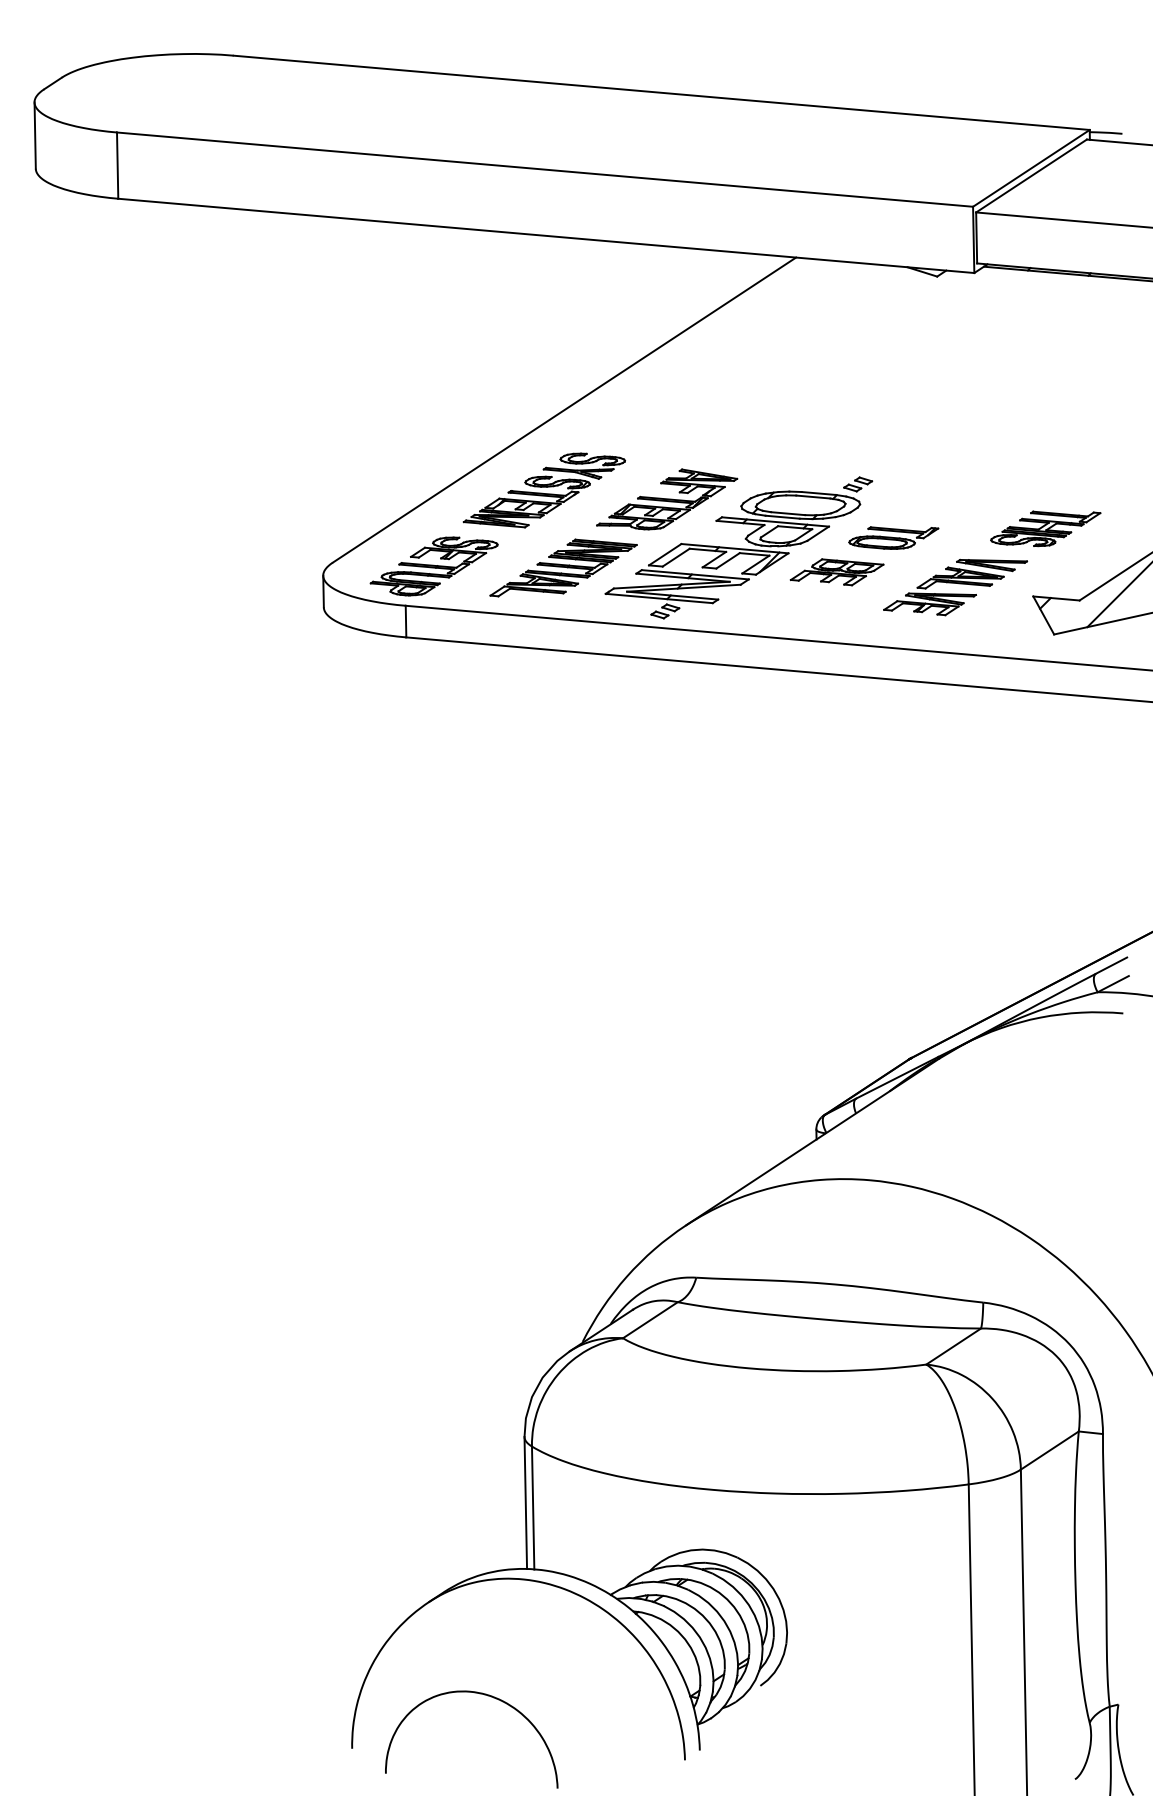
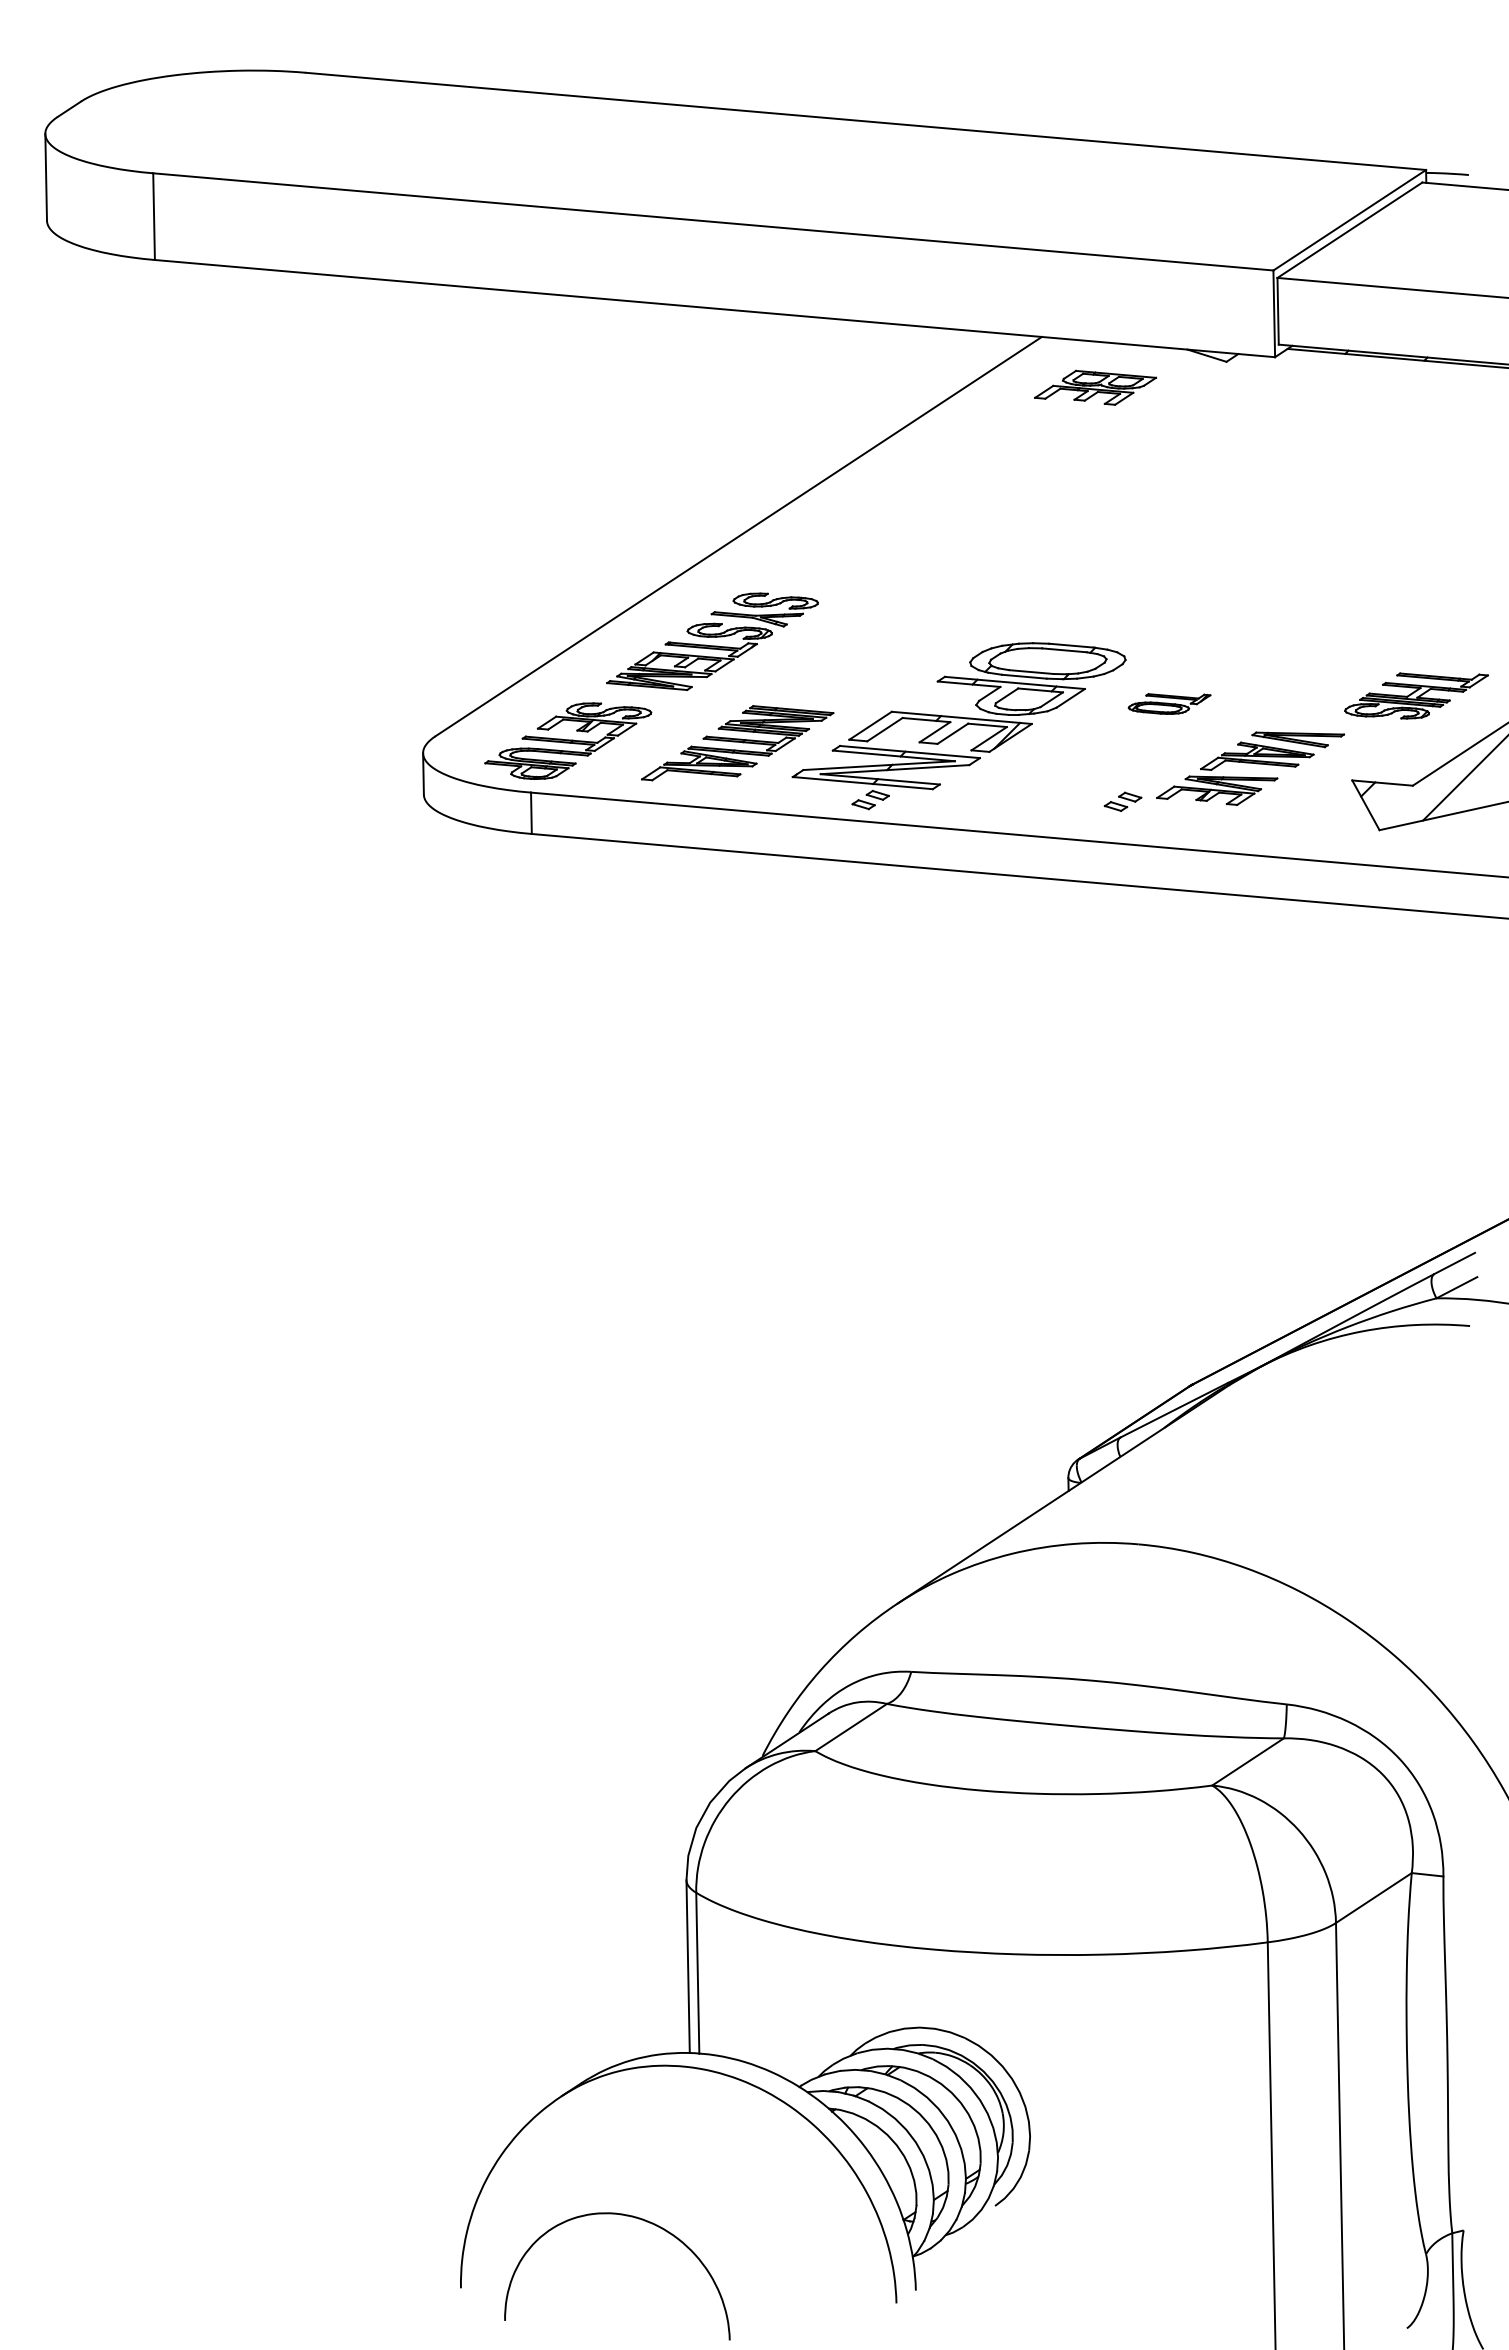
part: (857, 484) -> (1122, 801), moved
part: (666, 499) -> (872, 653), removed
part: (1045, 528) -> (1416, 695), moved
part: (893, 537) -> (1169, 703), size x0.7
part: (837, 572) -> (1095, 387), moved

